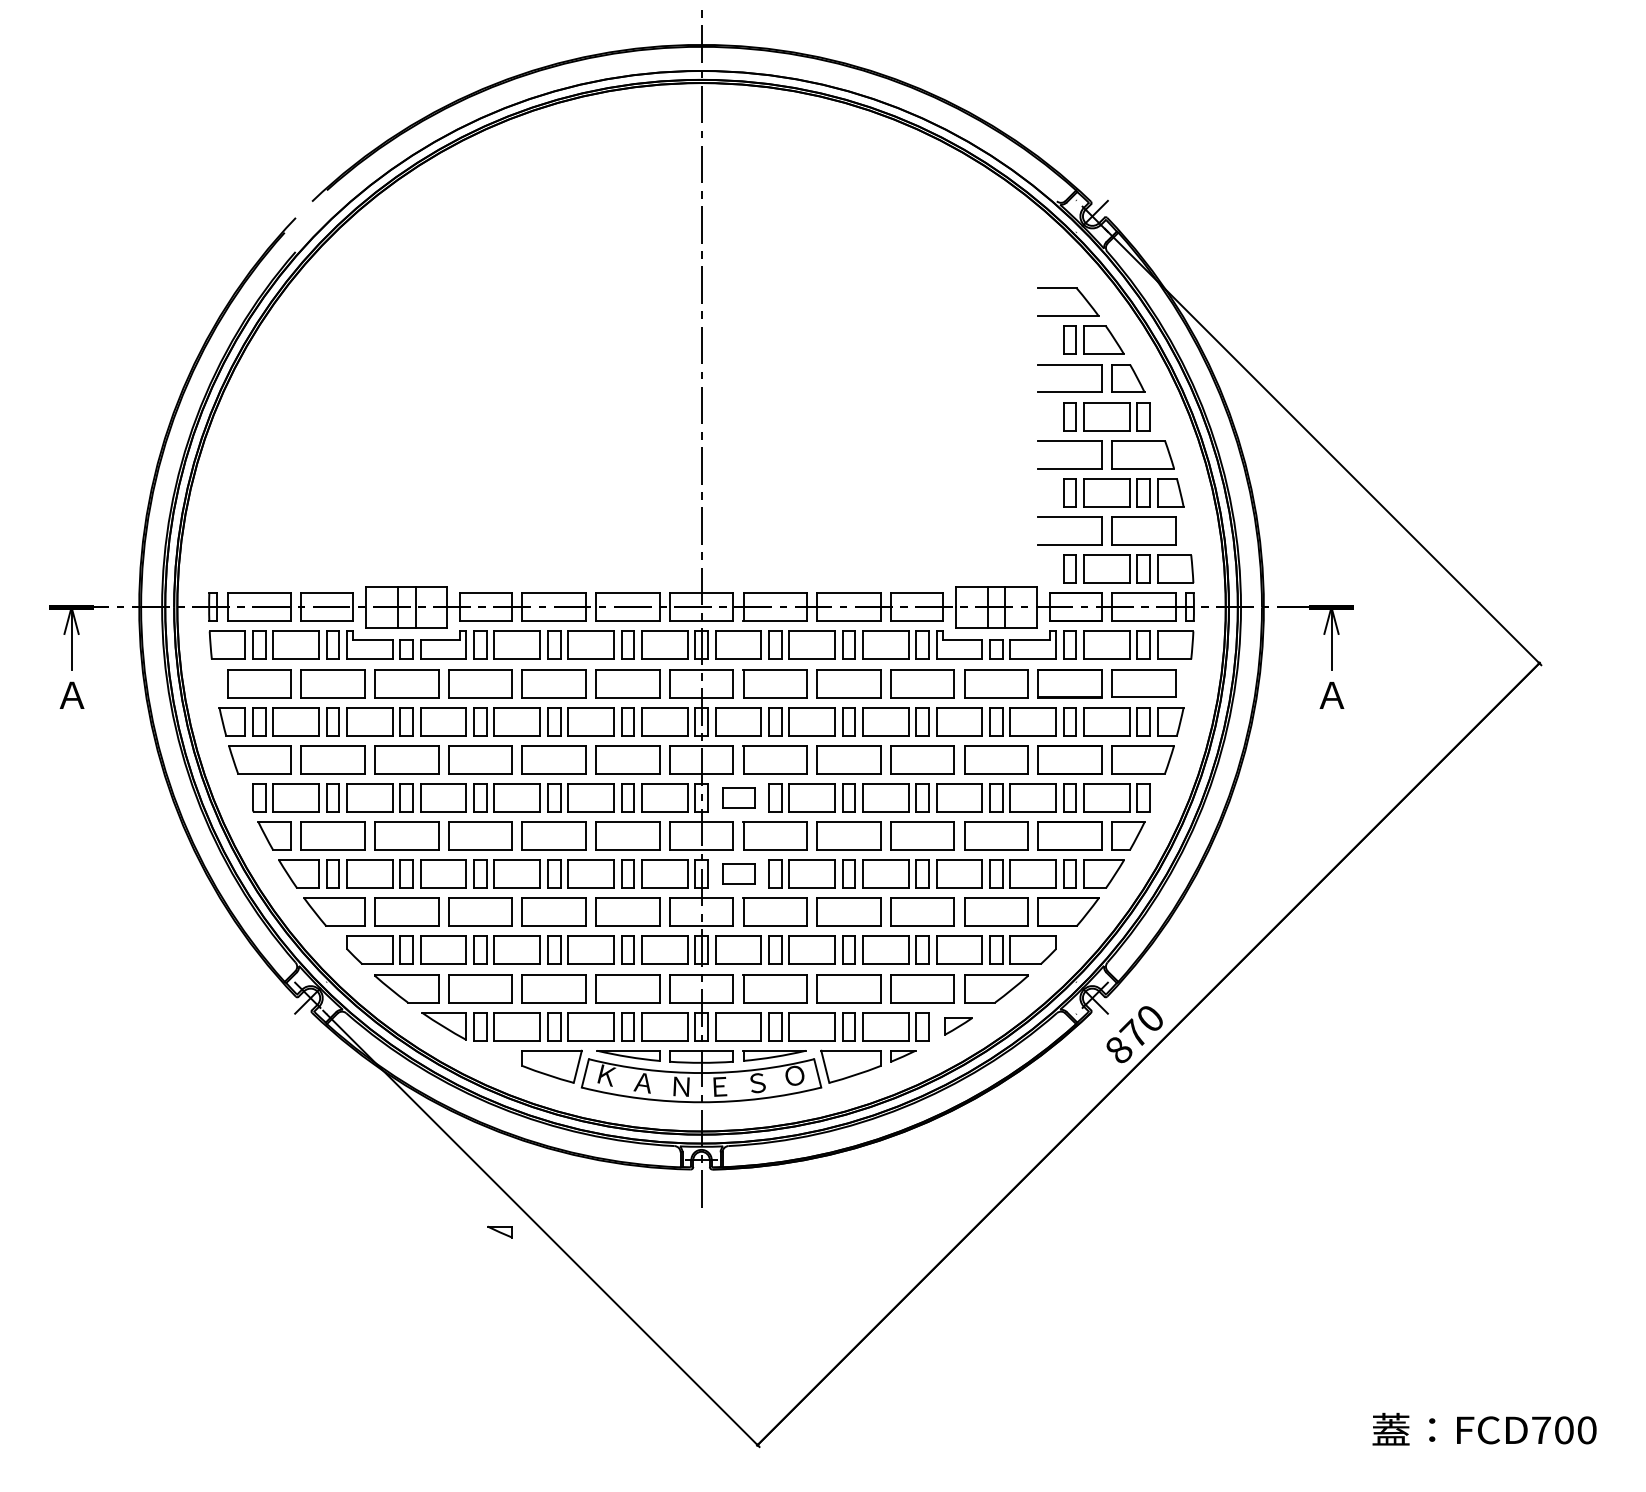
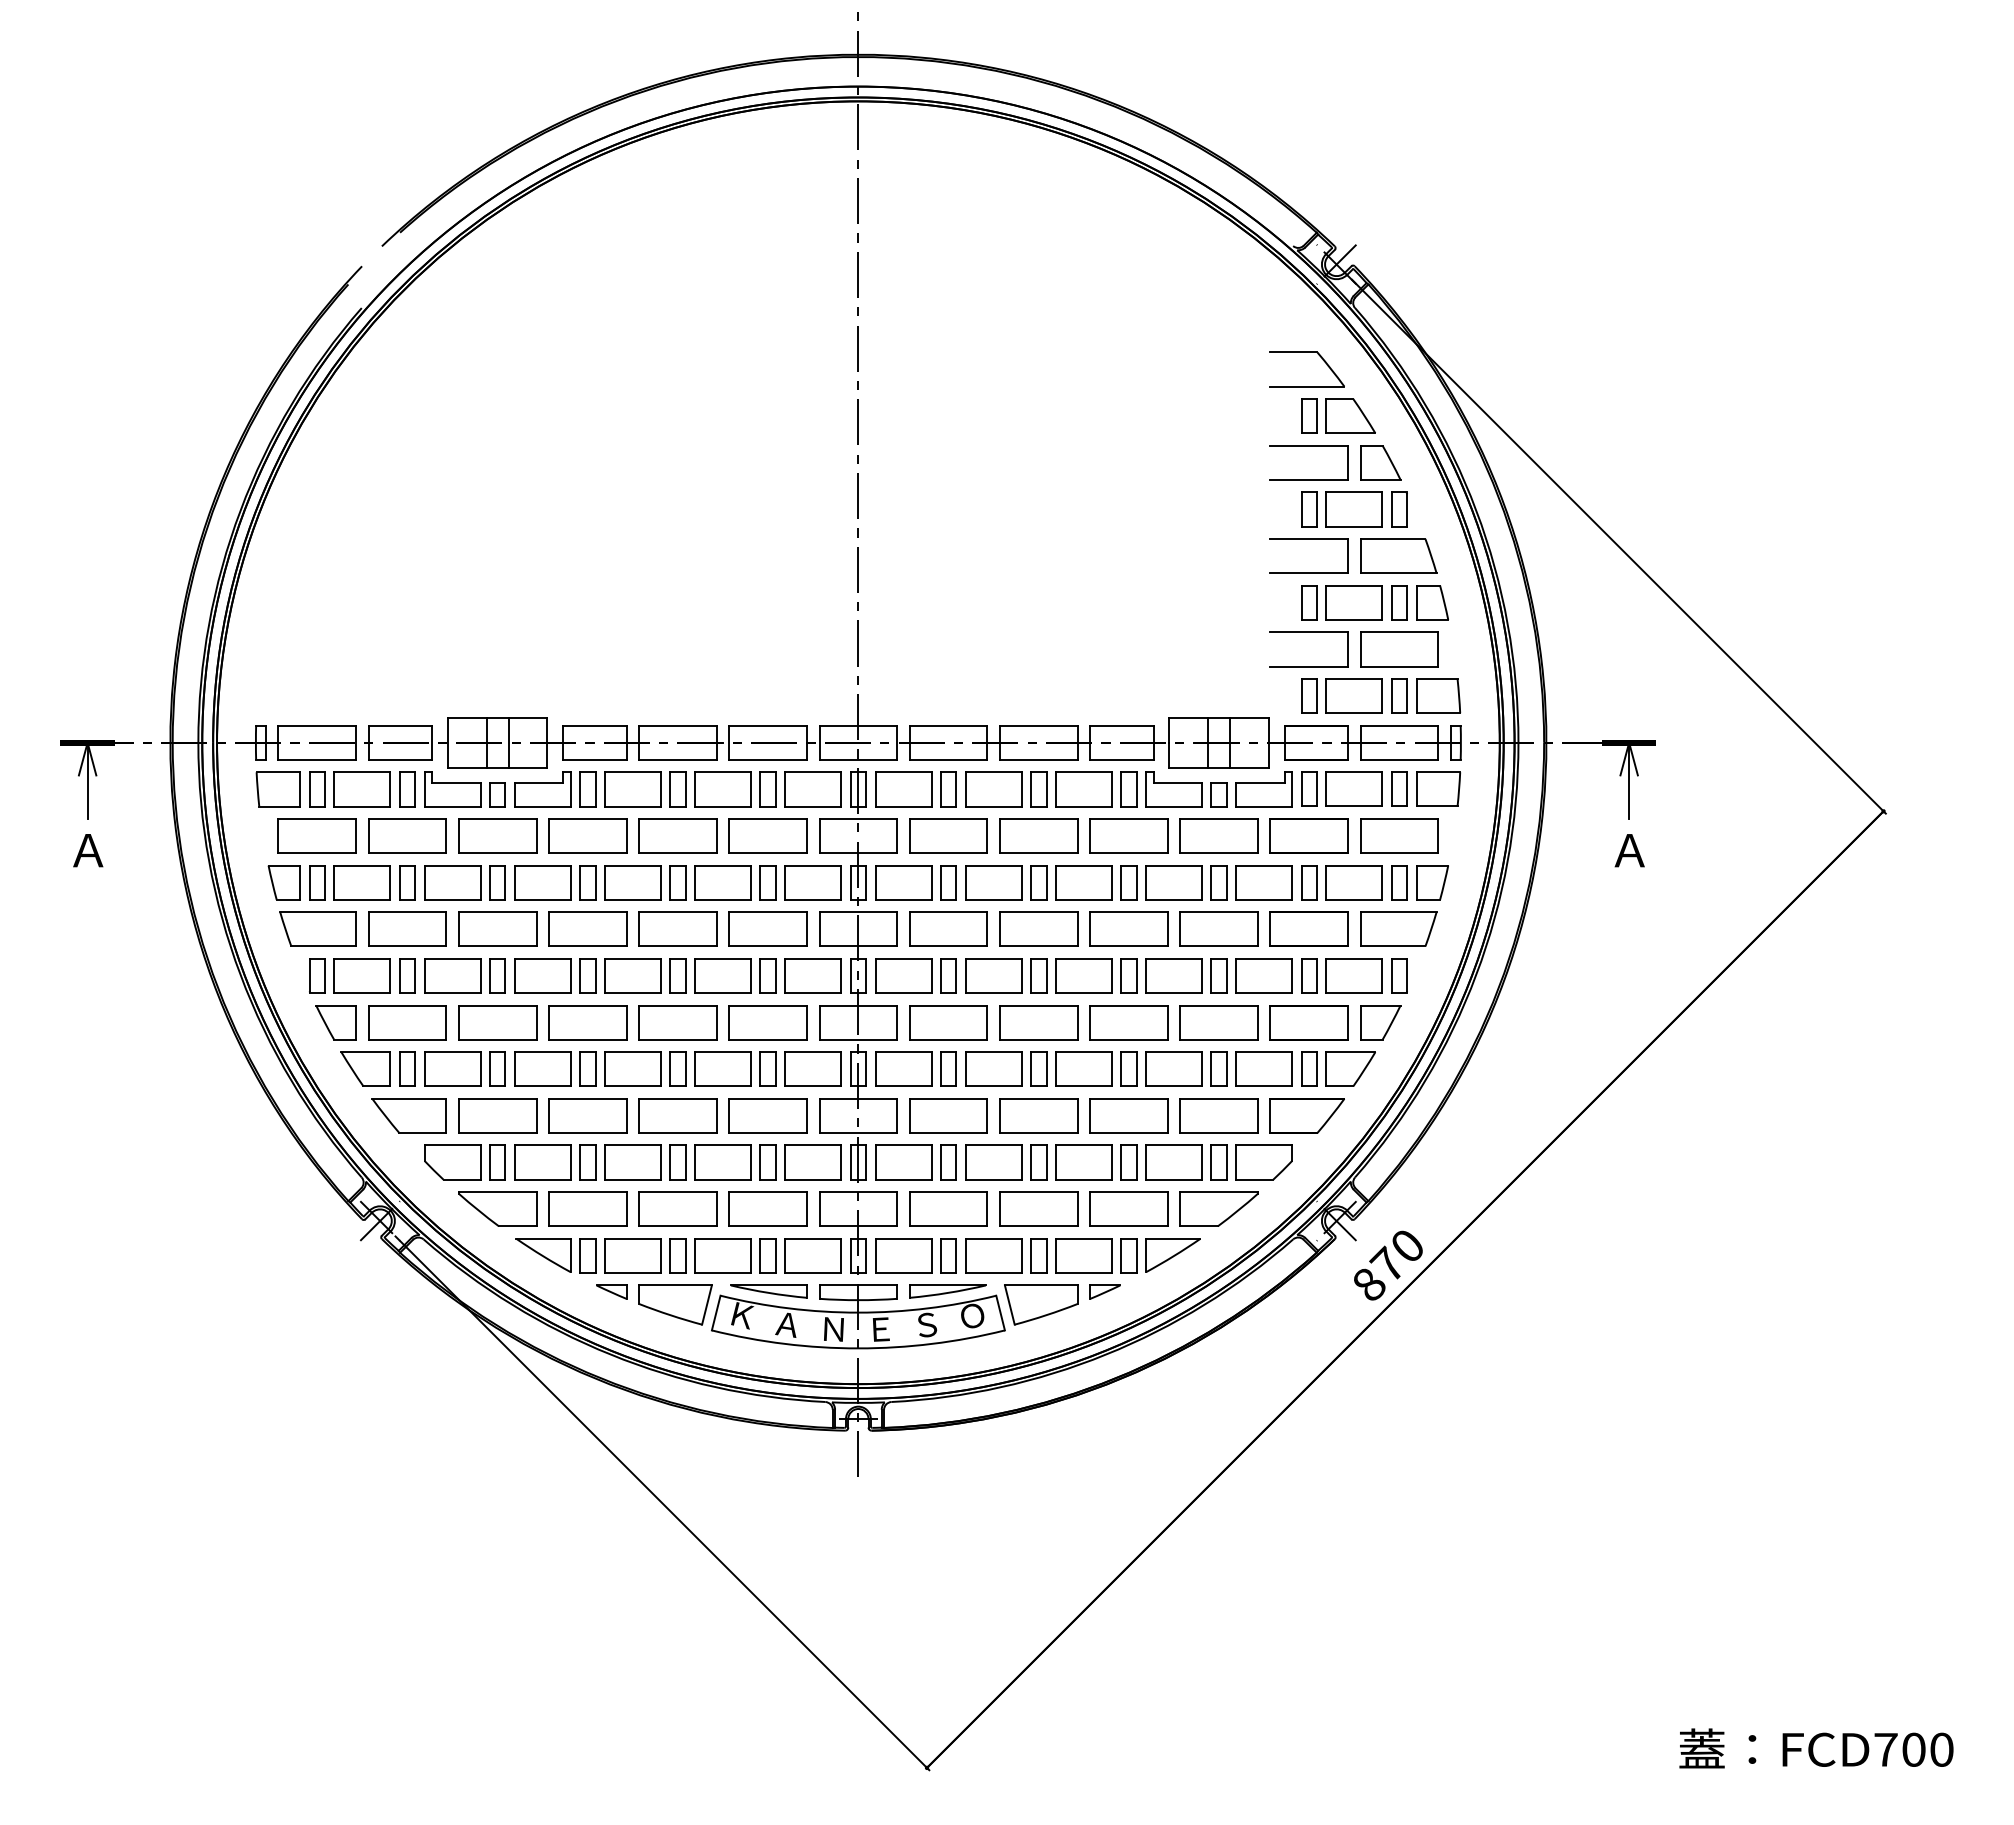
part: (738, 797) -> (903, 975), size x1.43
part: (738, 873) -> (903, 1068), size x1.43
part: (958, 1026) -> (1172, 1255), size x1.67
part: (499, 1231) -> (611, 1291), moved

